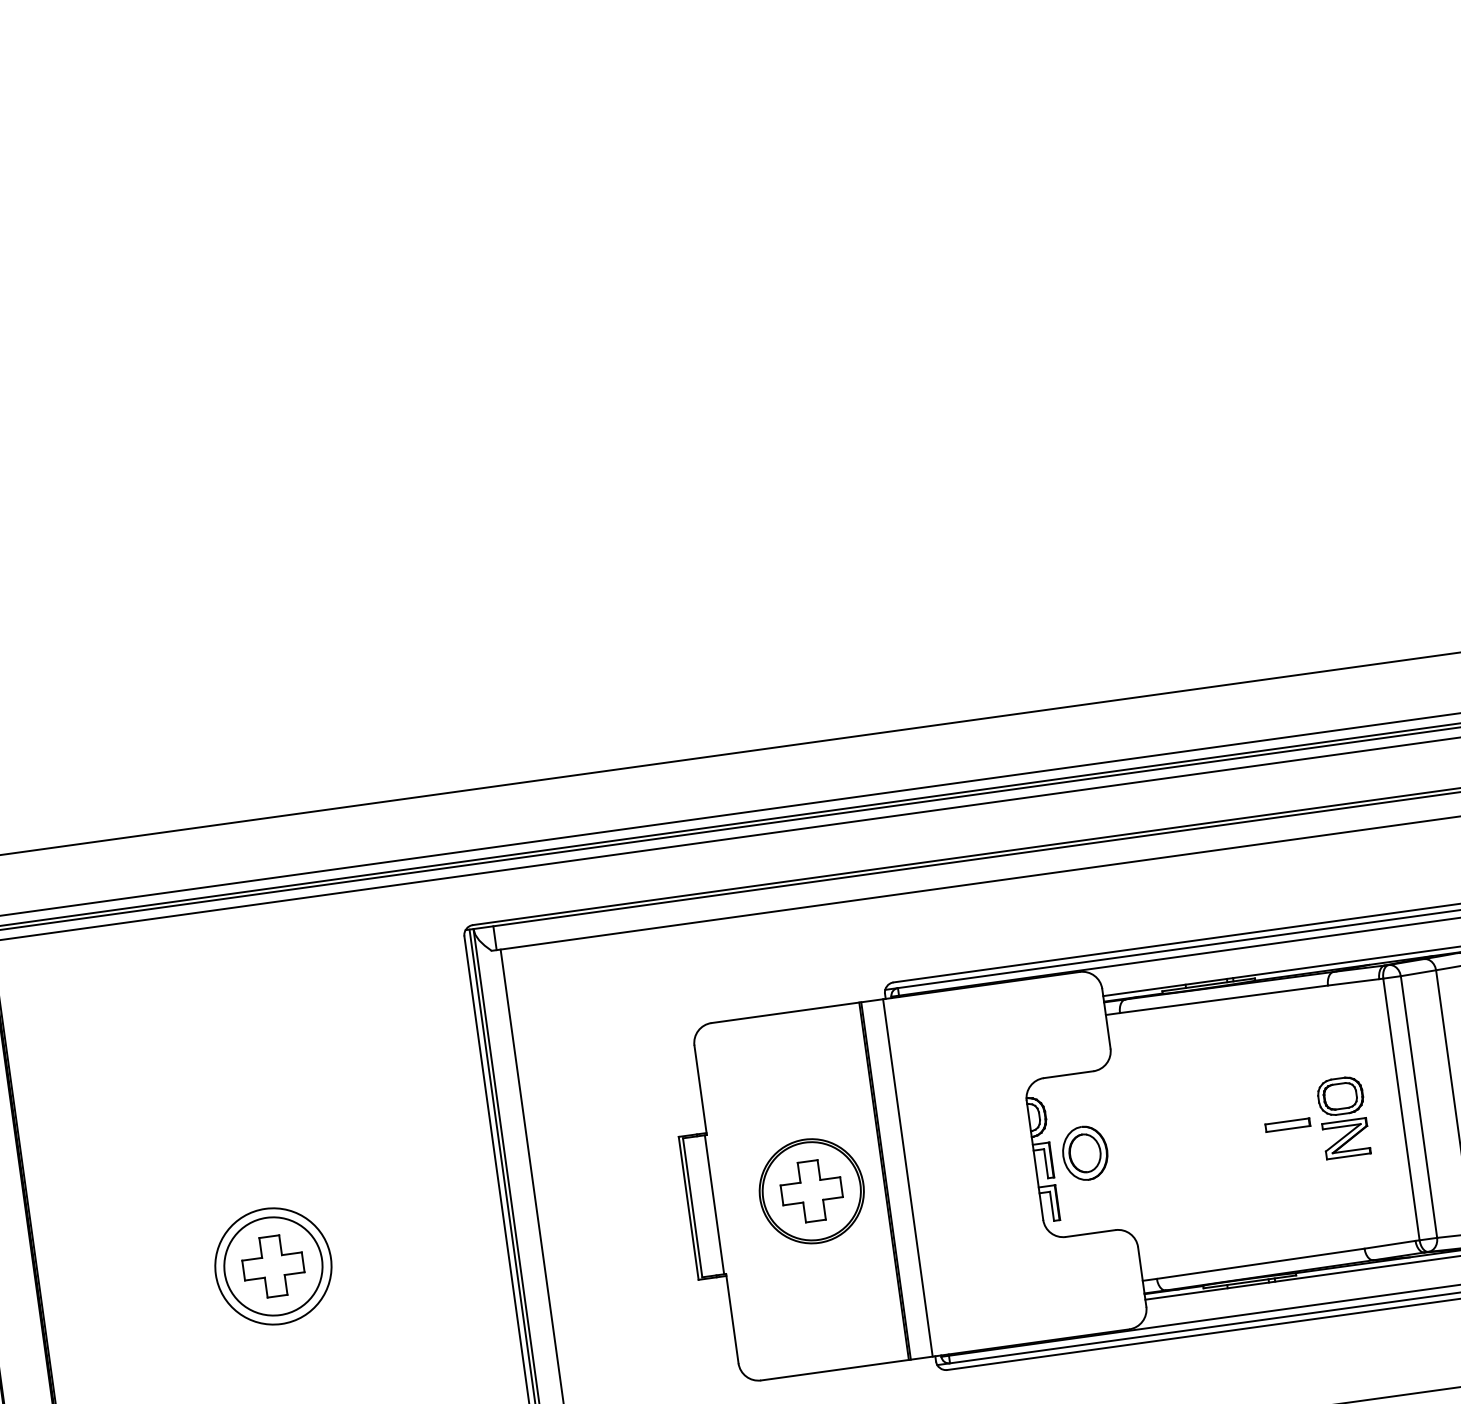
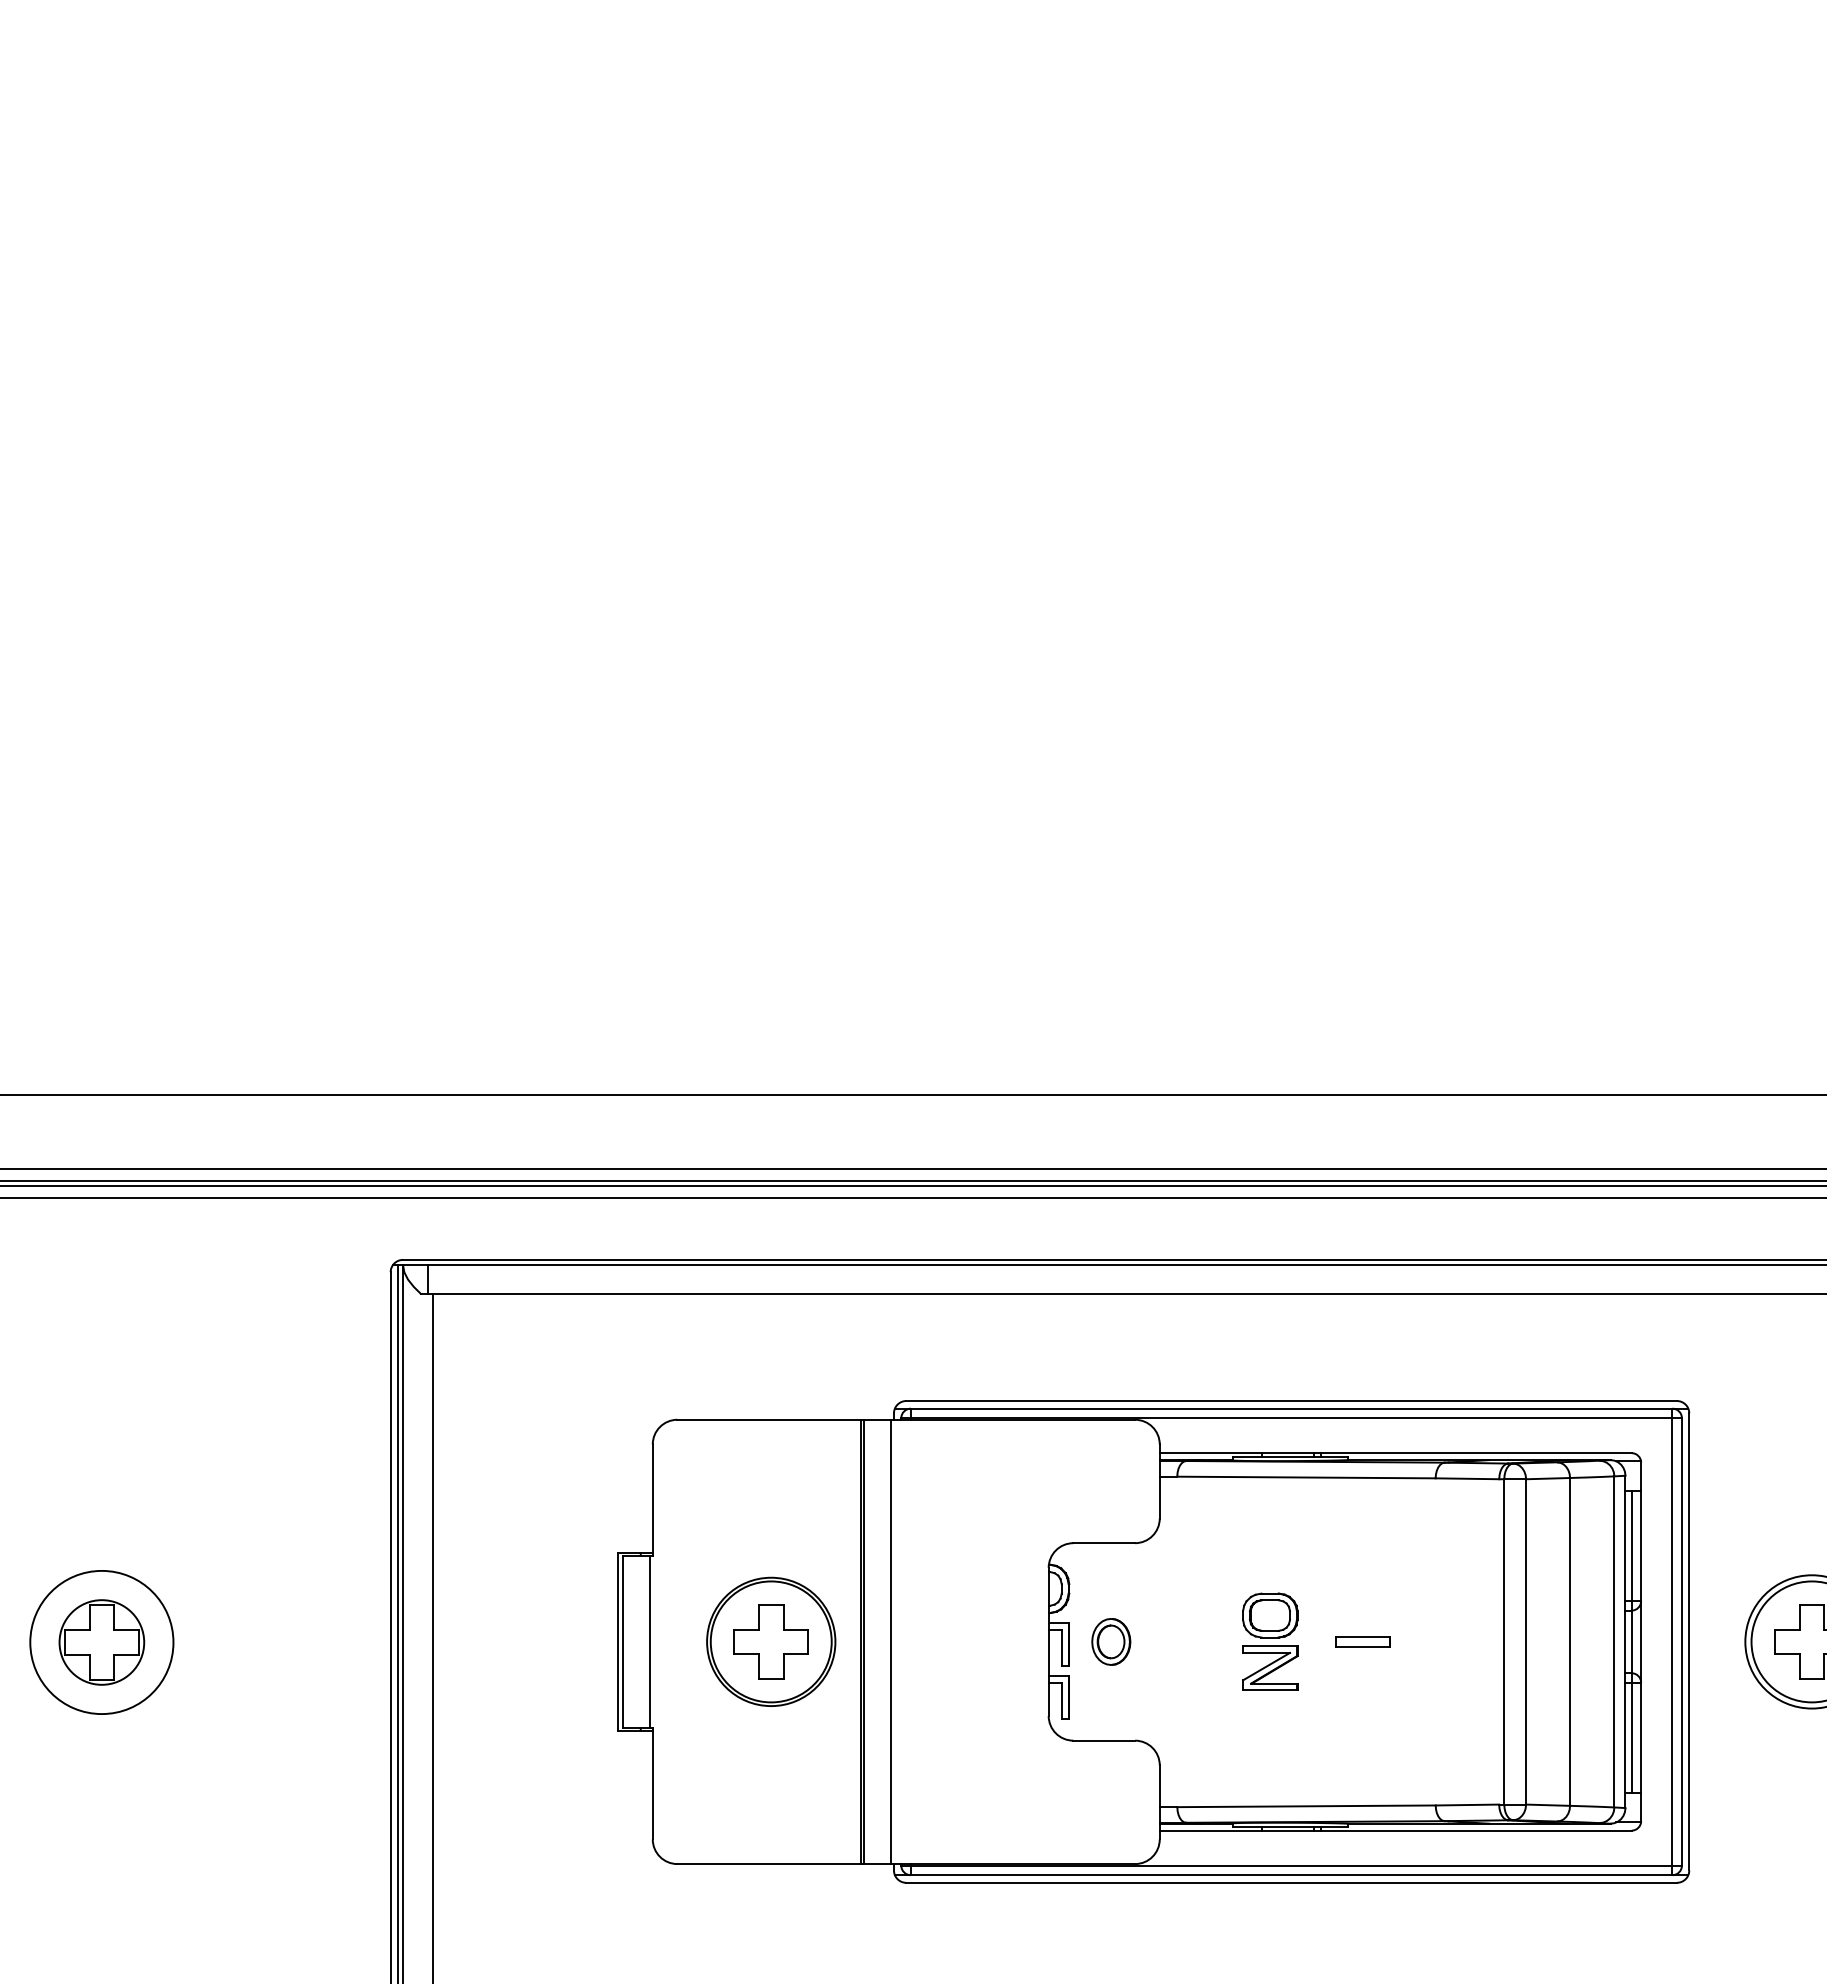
part: (1343, 1117) -> (1270, 1641), moved
part: (1085, 1152) -> (1111, 1641), size x0.7
circle: (273, 1266) -> (101, 1642), size x0.7

